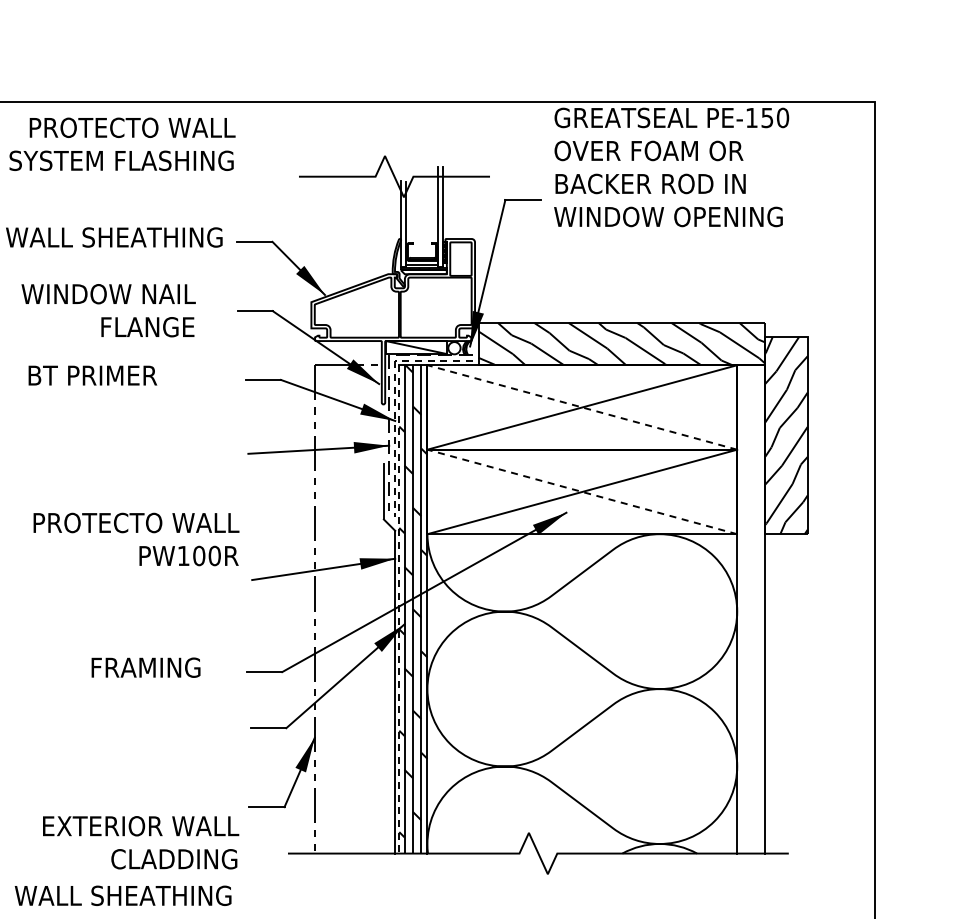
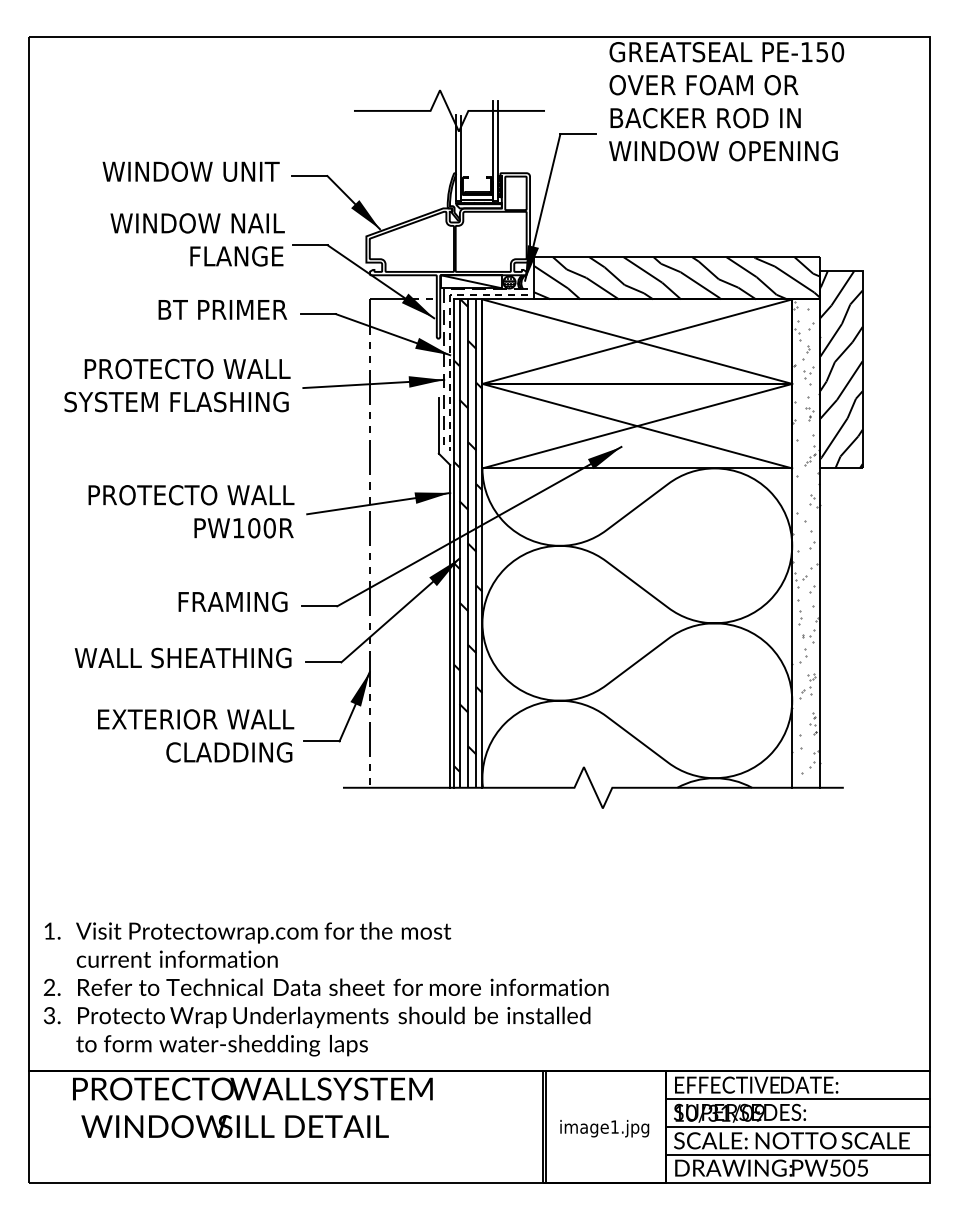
text: (122, 144) -> (177, 385), moved
text: (115, 237) -> (170, 171), WALL SHEATHING -> WINDOW UNIT
text: (108, 310) -> (197, 239), moved
hatch: (454, 347) -> (509, 281), added
text: (92, 375) -> (222, 309), moved
line: (582, 407) -> (637, 341), dashed -> solid
line: (582, 492) -> (637, 426), dashed -> solid
text: (136, 539) -> (191, 511), moved
hatch: (751, 603) -> (806, 537), added
line: (399, 610) -> (454, 544), dashed -> solid
text: (145, 667) -> (232, 601), moved
text: (141, 842) -> (196, 735), moved
text: (122, 895) -> (182, 657), moved

